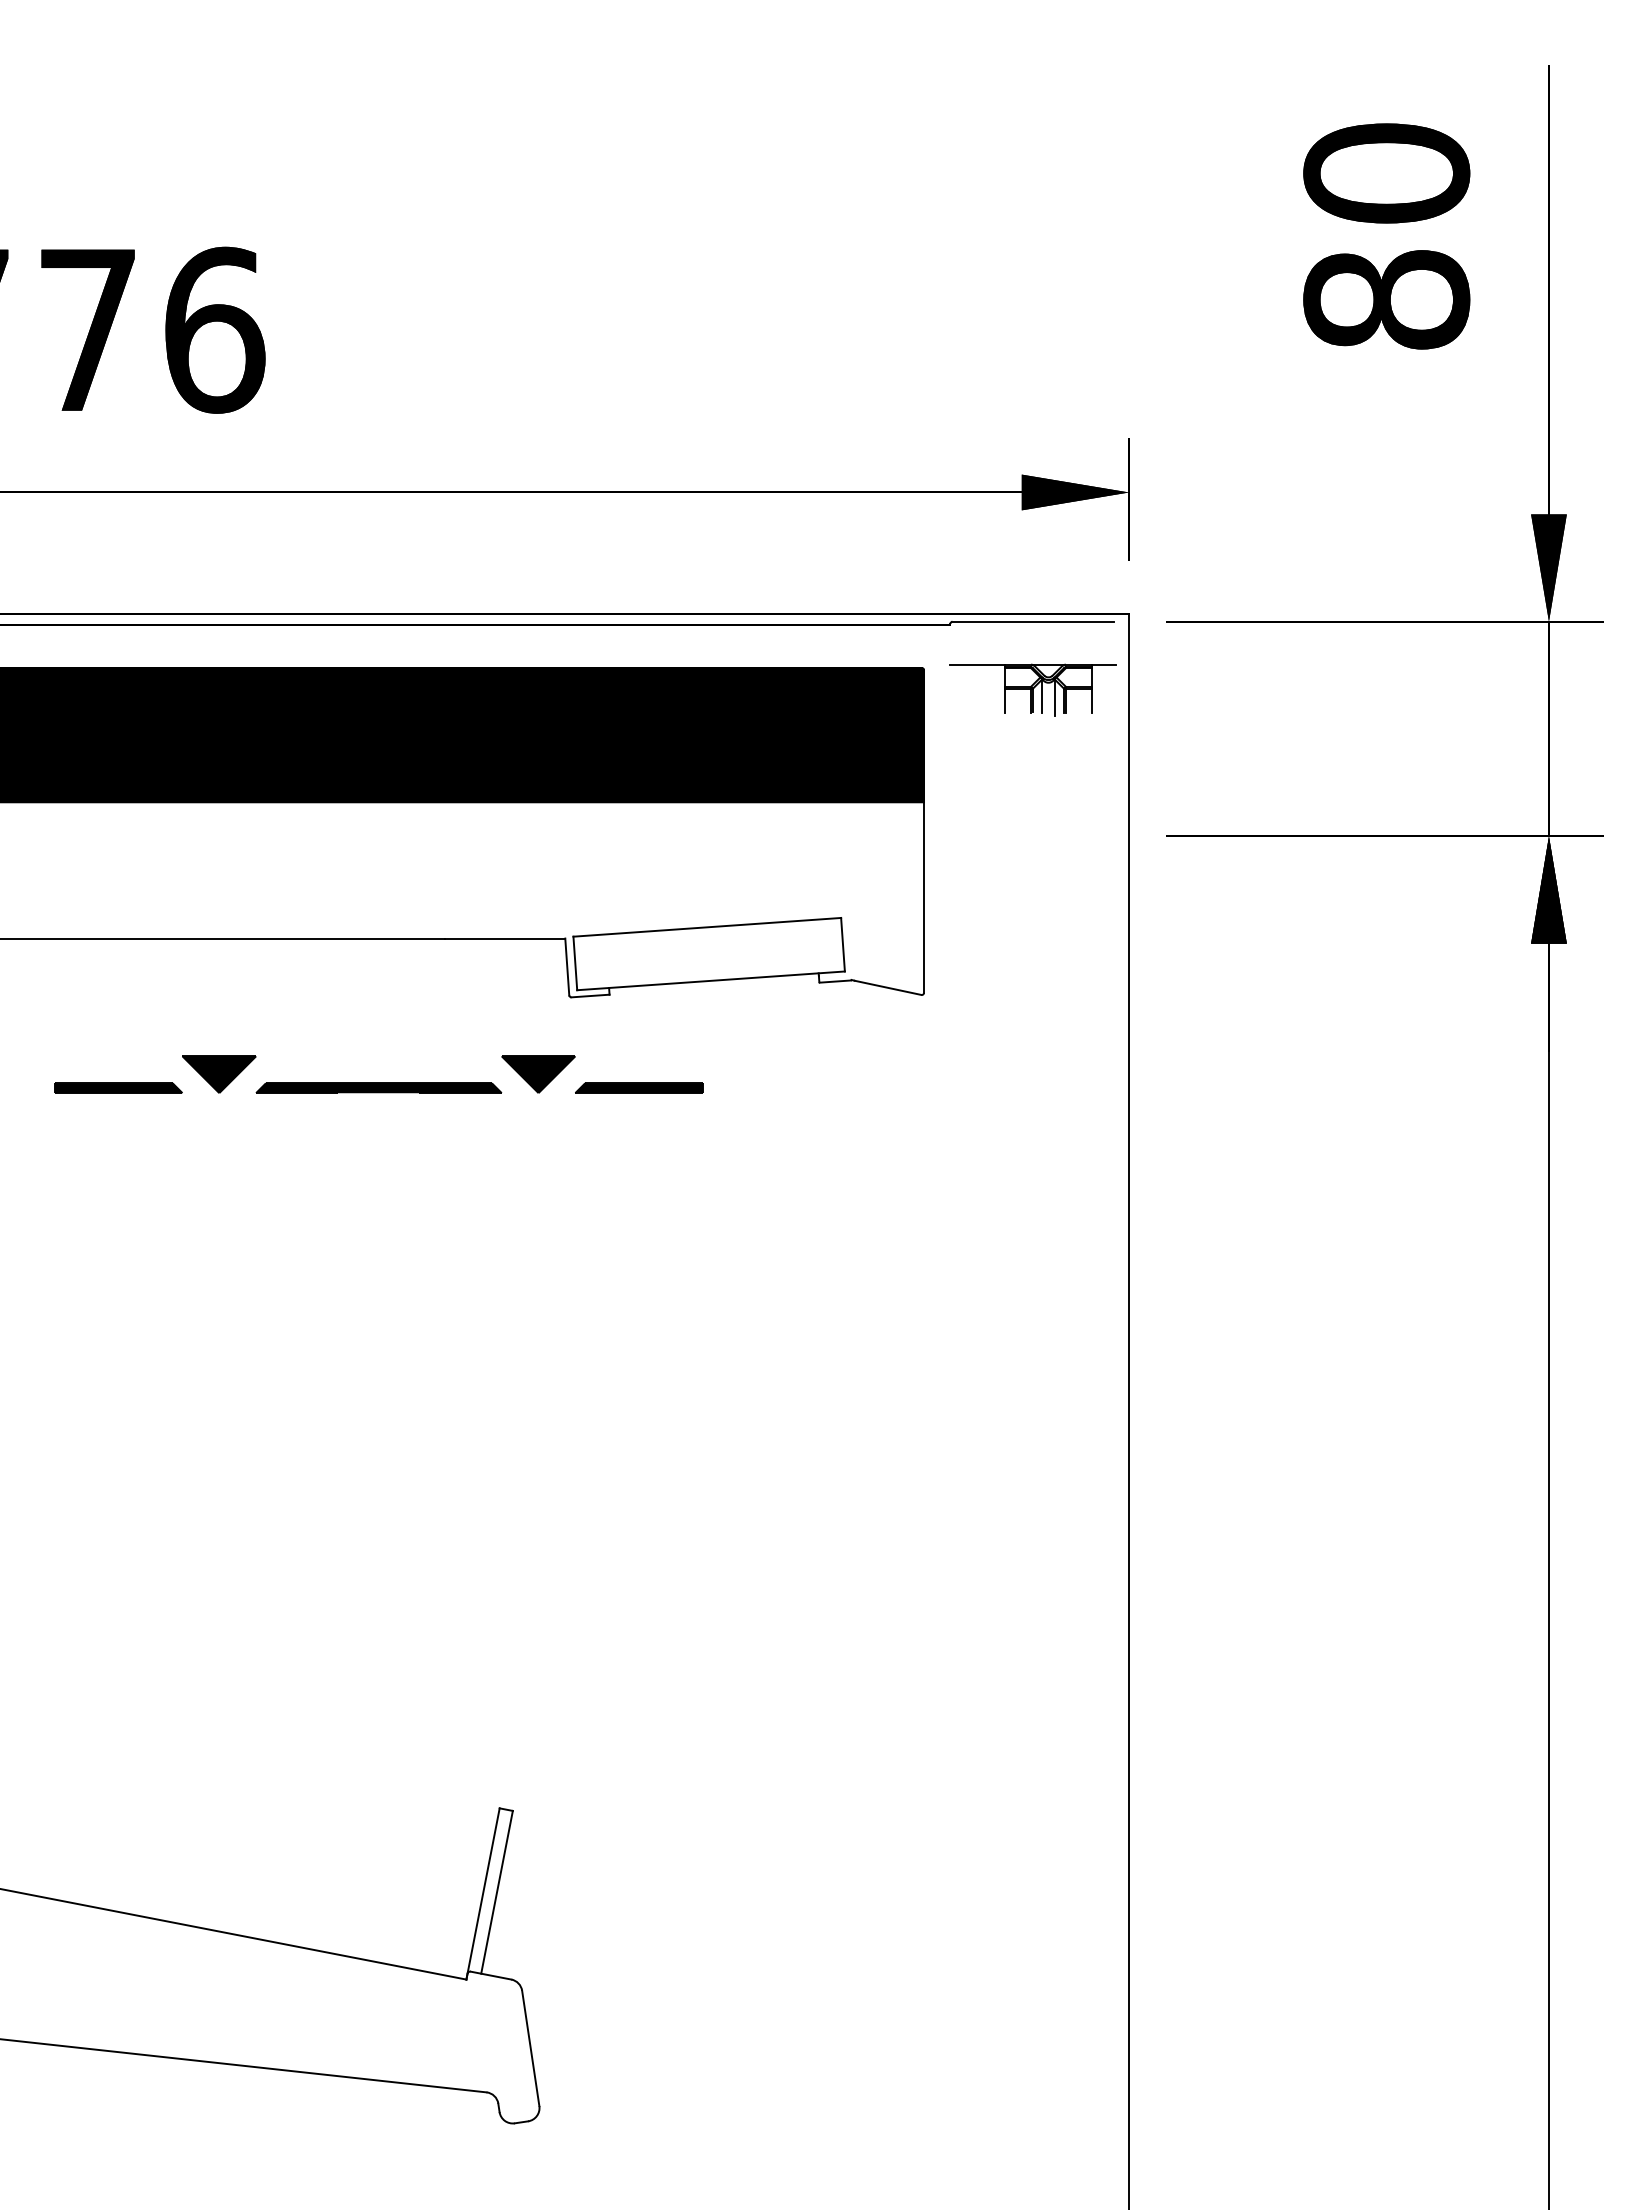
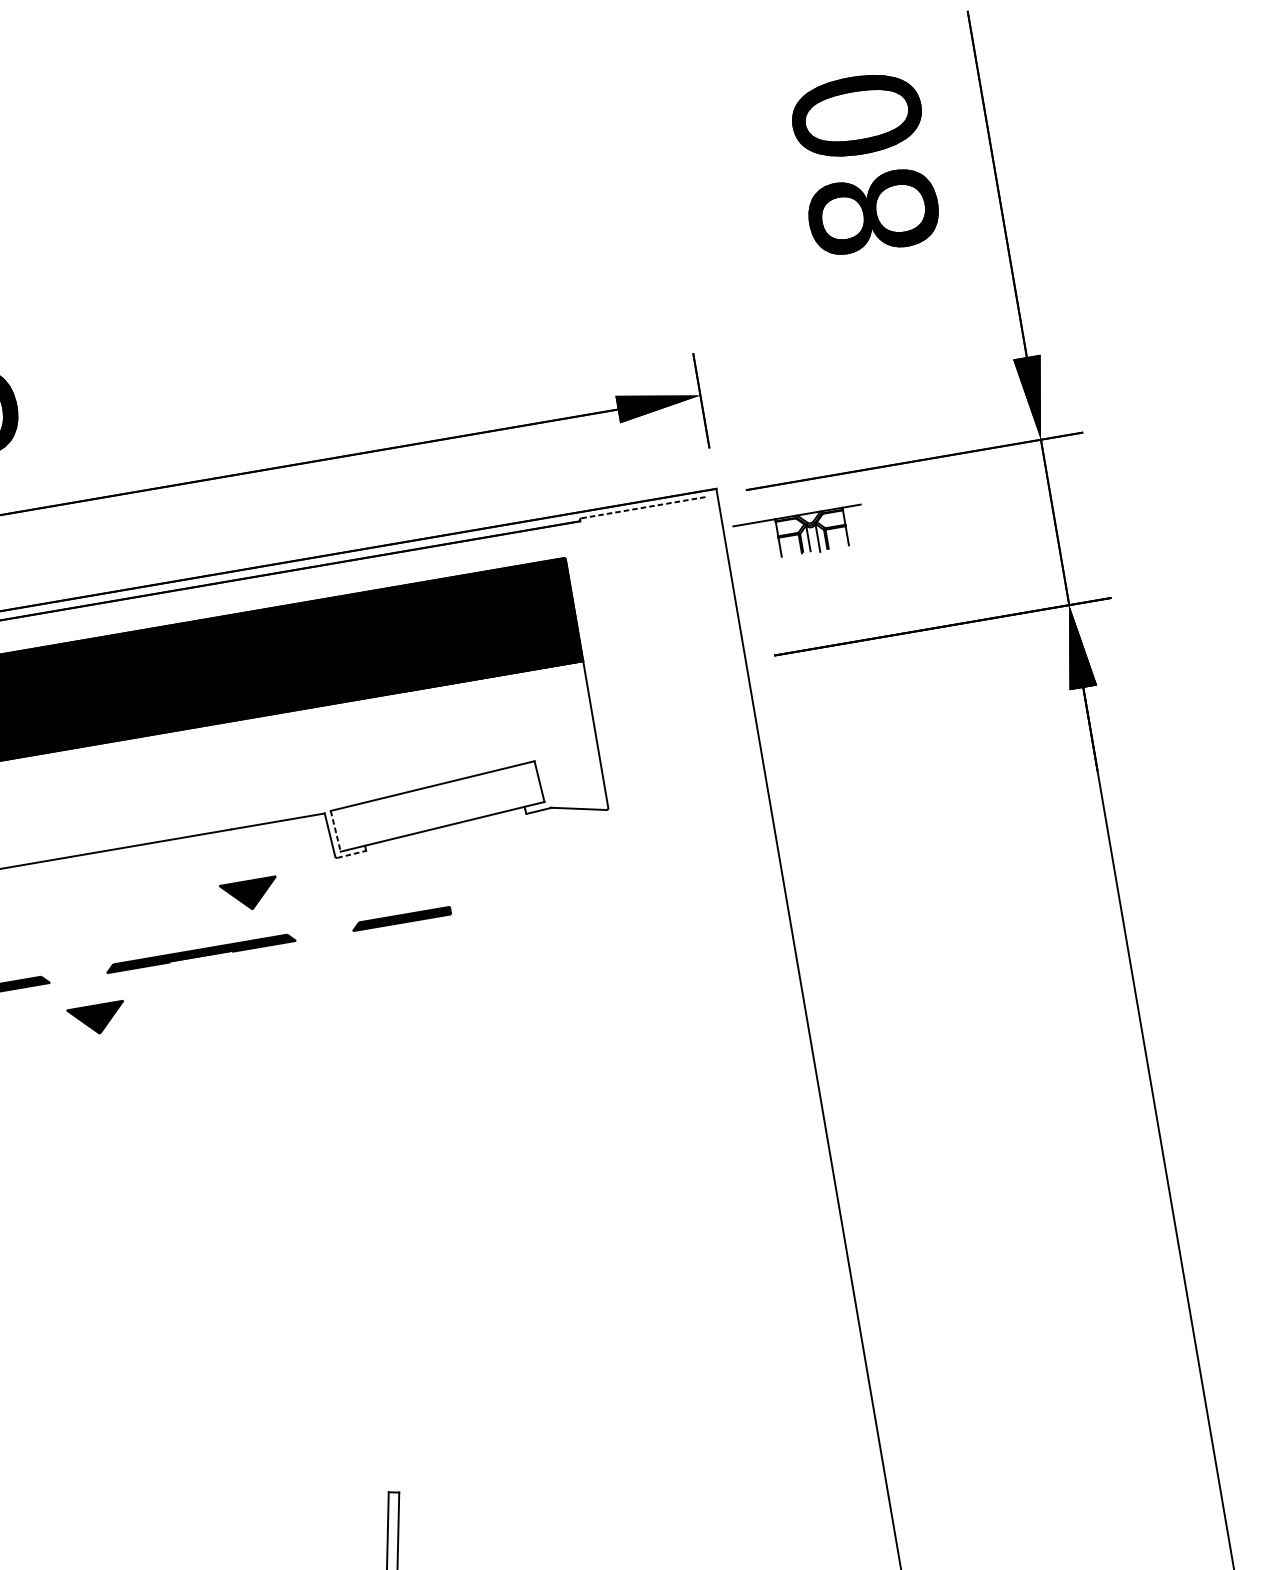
line: (1032, 621) -> (642, 507), solid -> dashed
part: (1032, 689) -> (799, 534), moved
line: (575, 963) -> (335, 831), solid -> dashed
line: (591, 995) -> (352, 853), solid -> dashed
part: (219, 1074) -> (97, 1019), moved
part: (538, 1074) -> (250, 895), moved

